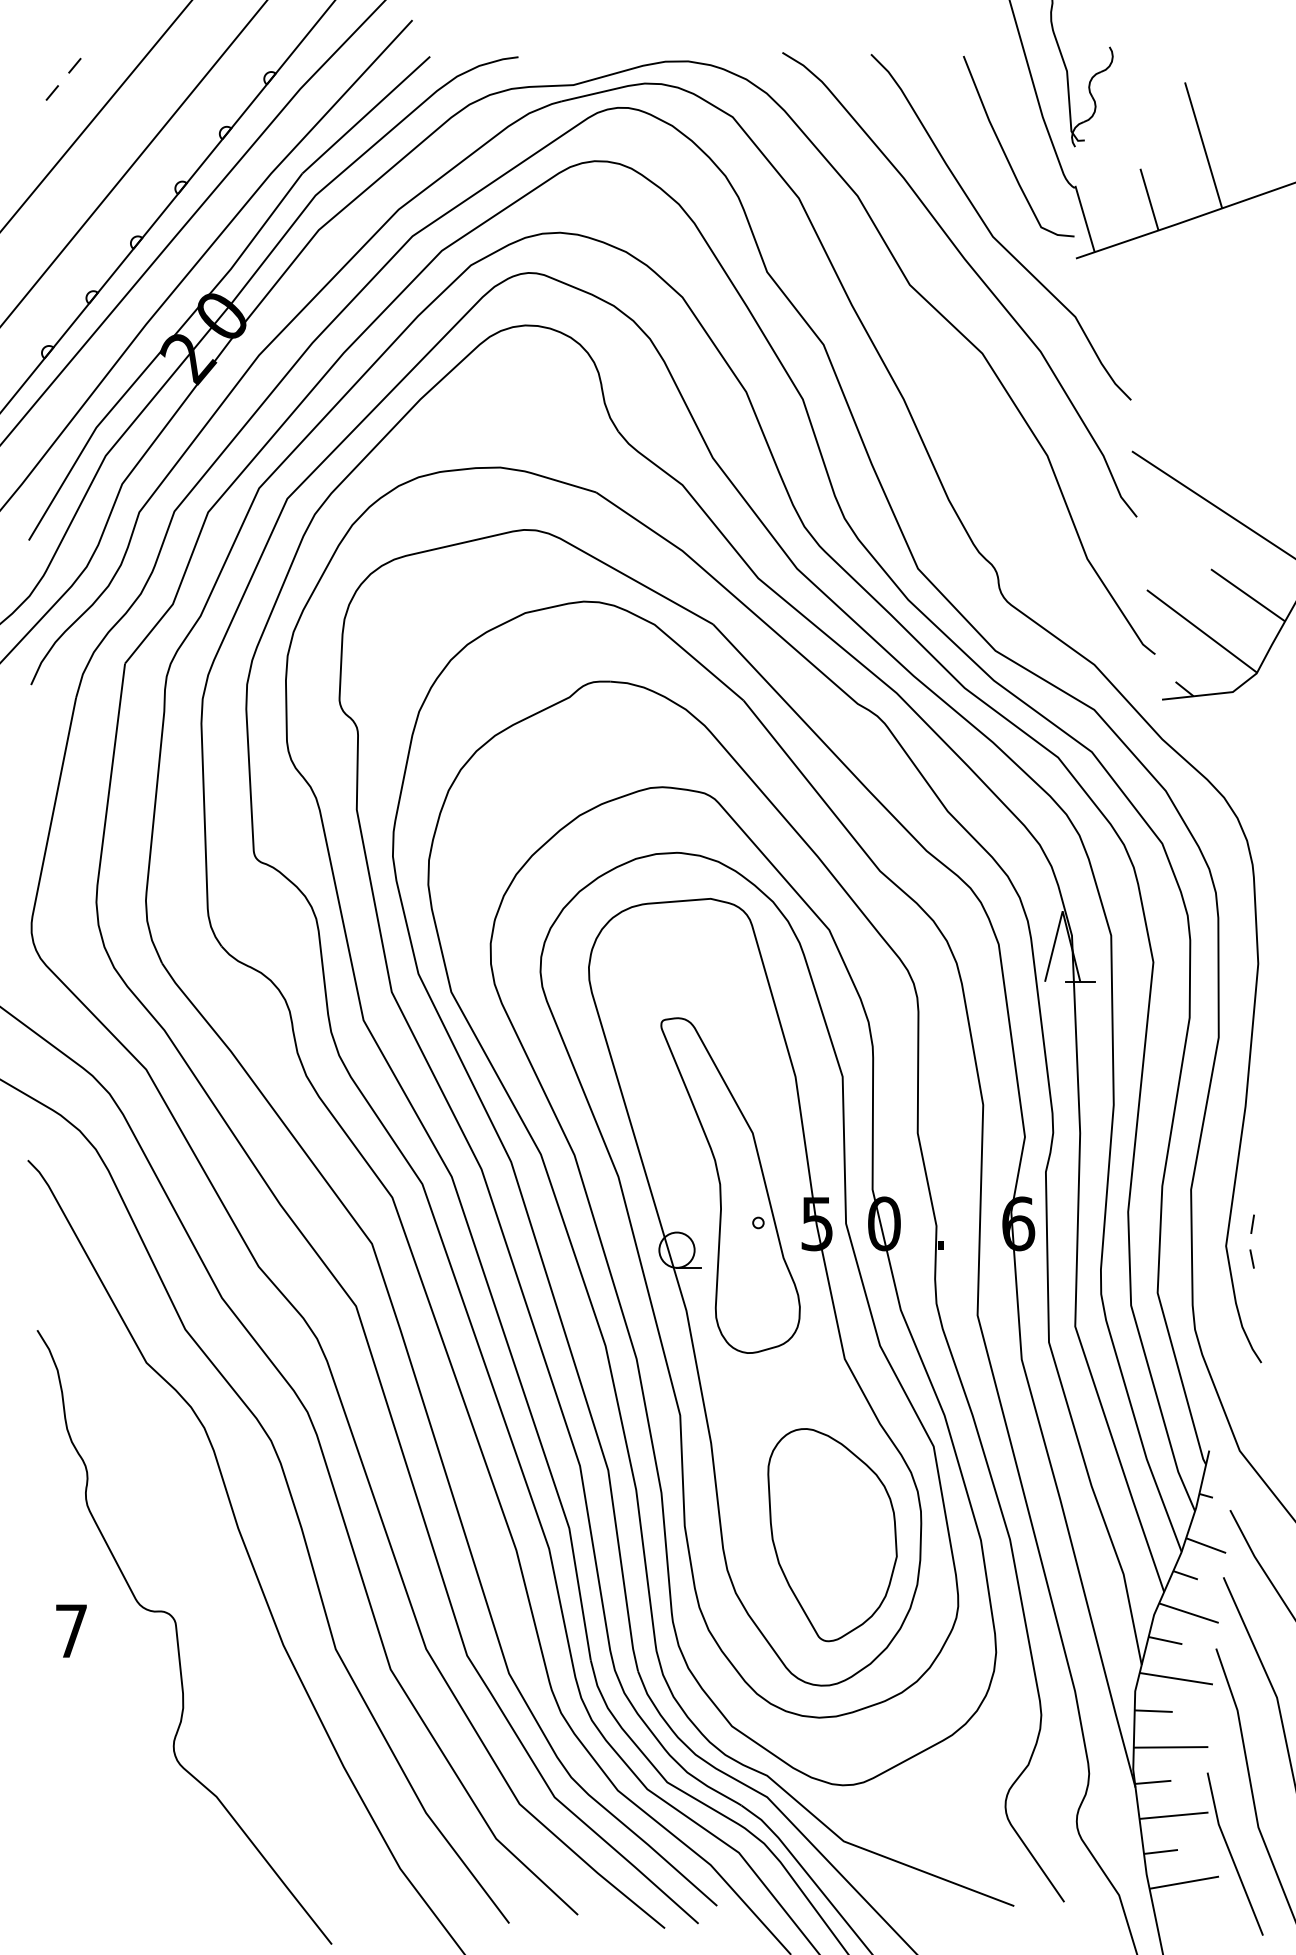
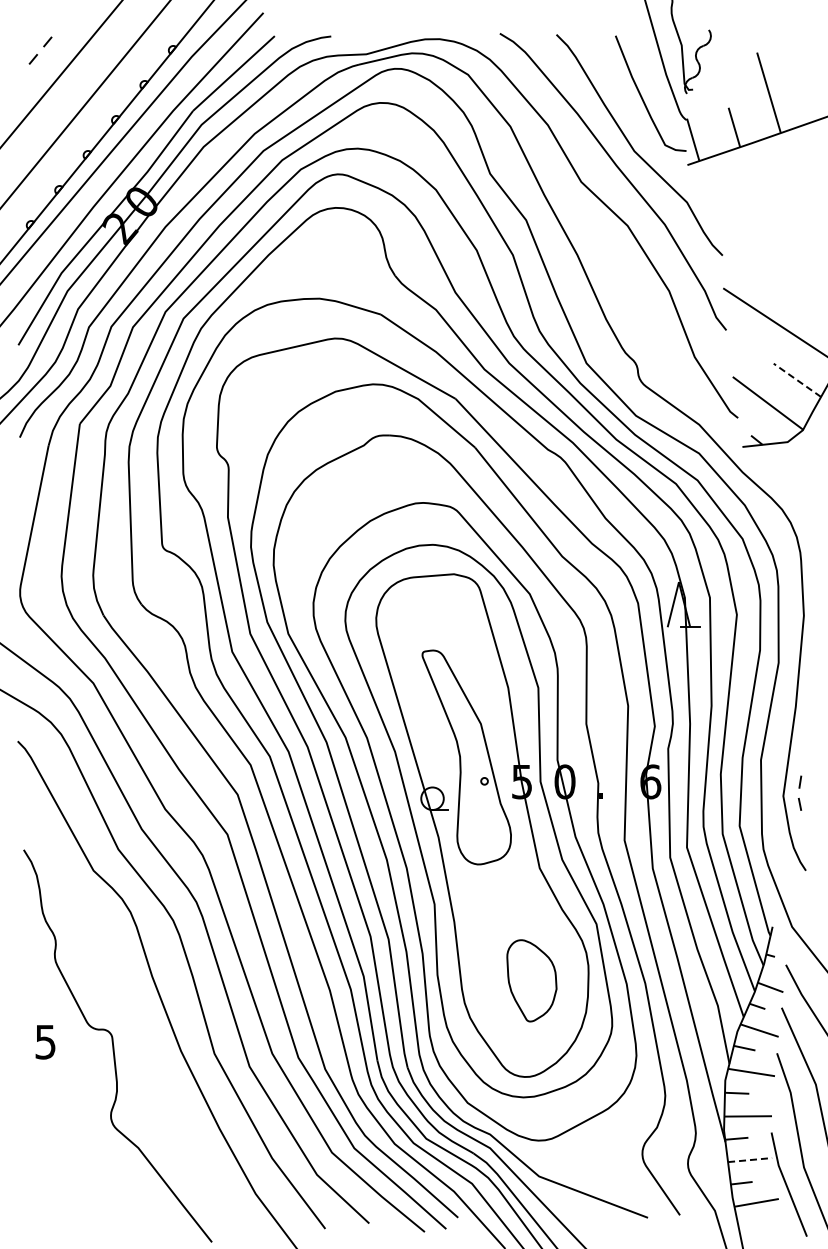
line: (1248, 595) -> (797, 380), solid -> dashed
part: (831, 1534) -> (531, 980), size x0.6
text: (71, 1631) -> (45, 1042), 7 -> 5
line: (1174, 1816) -> (750, 1160), solid -> dashed

